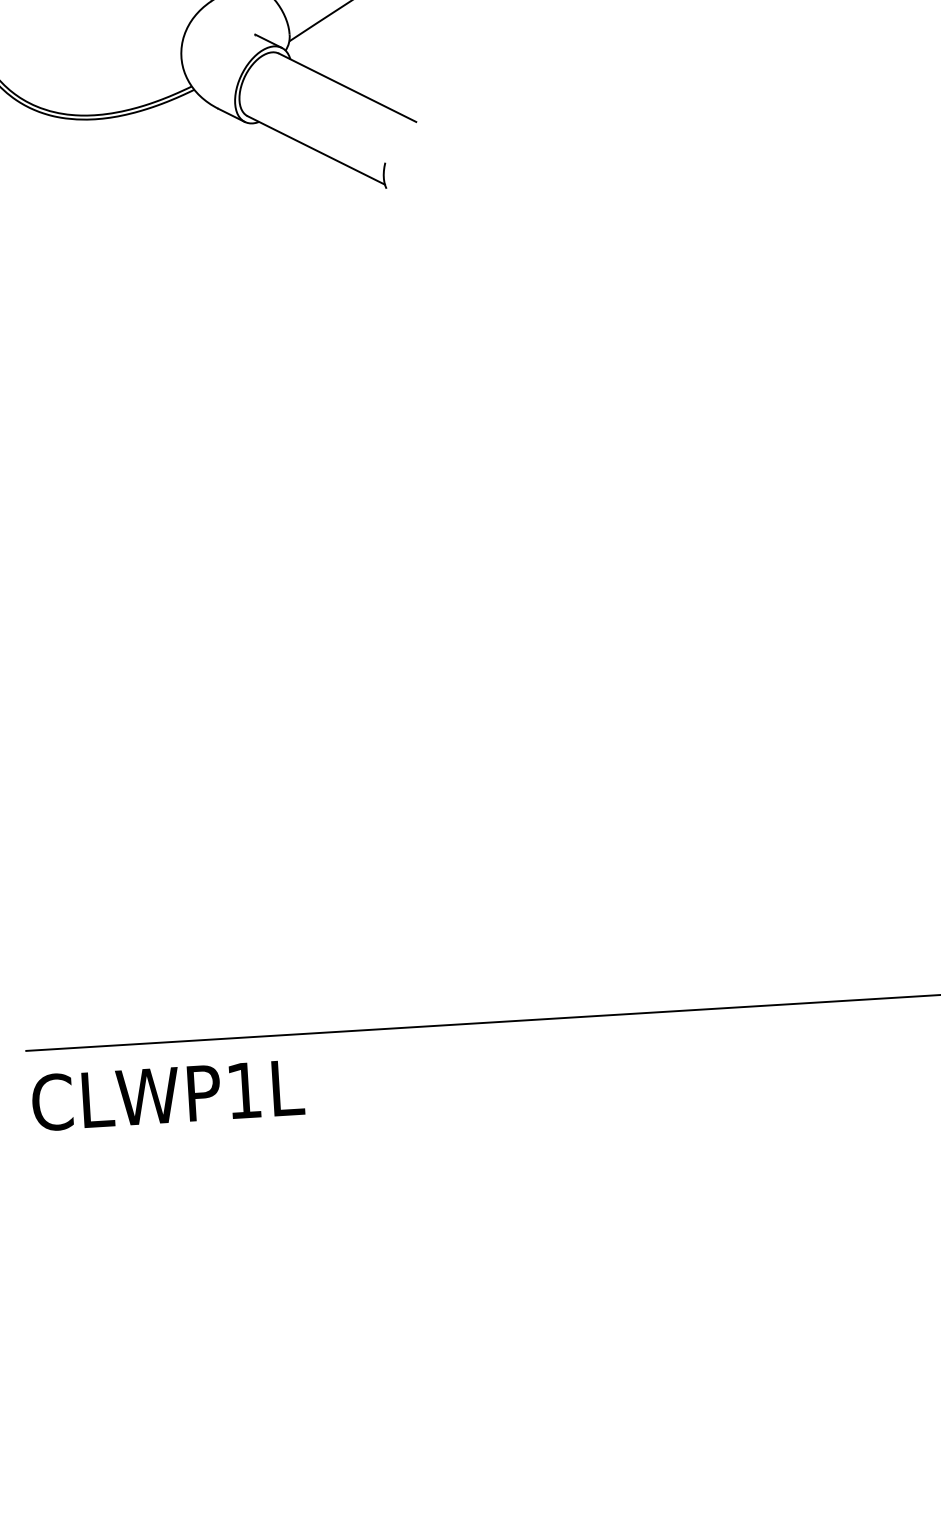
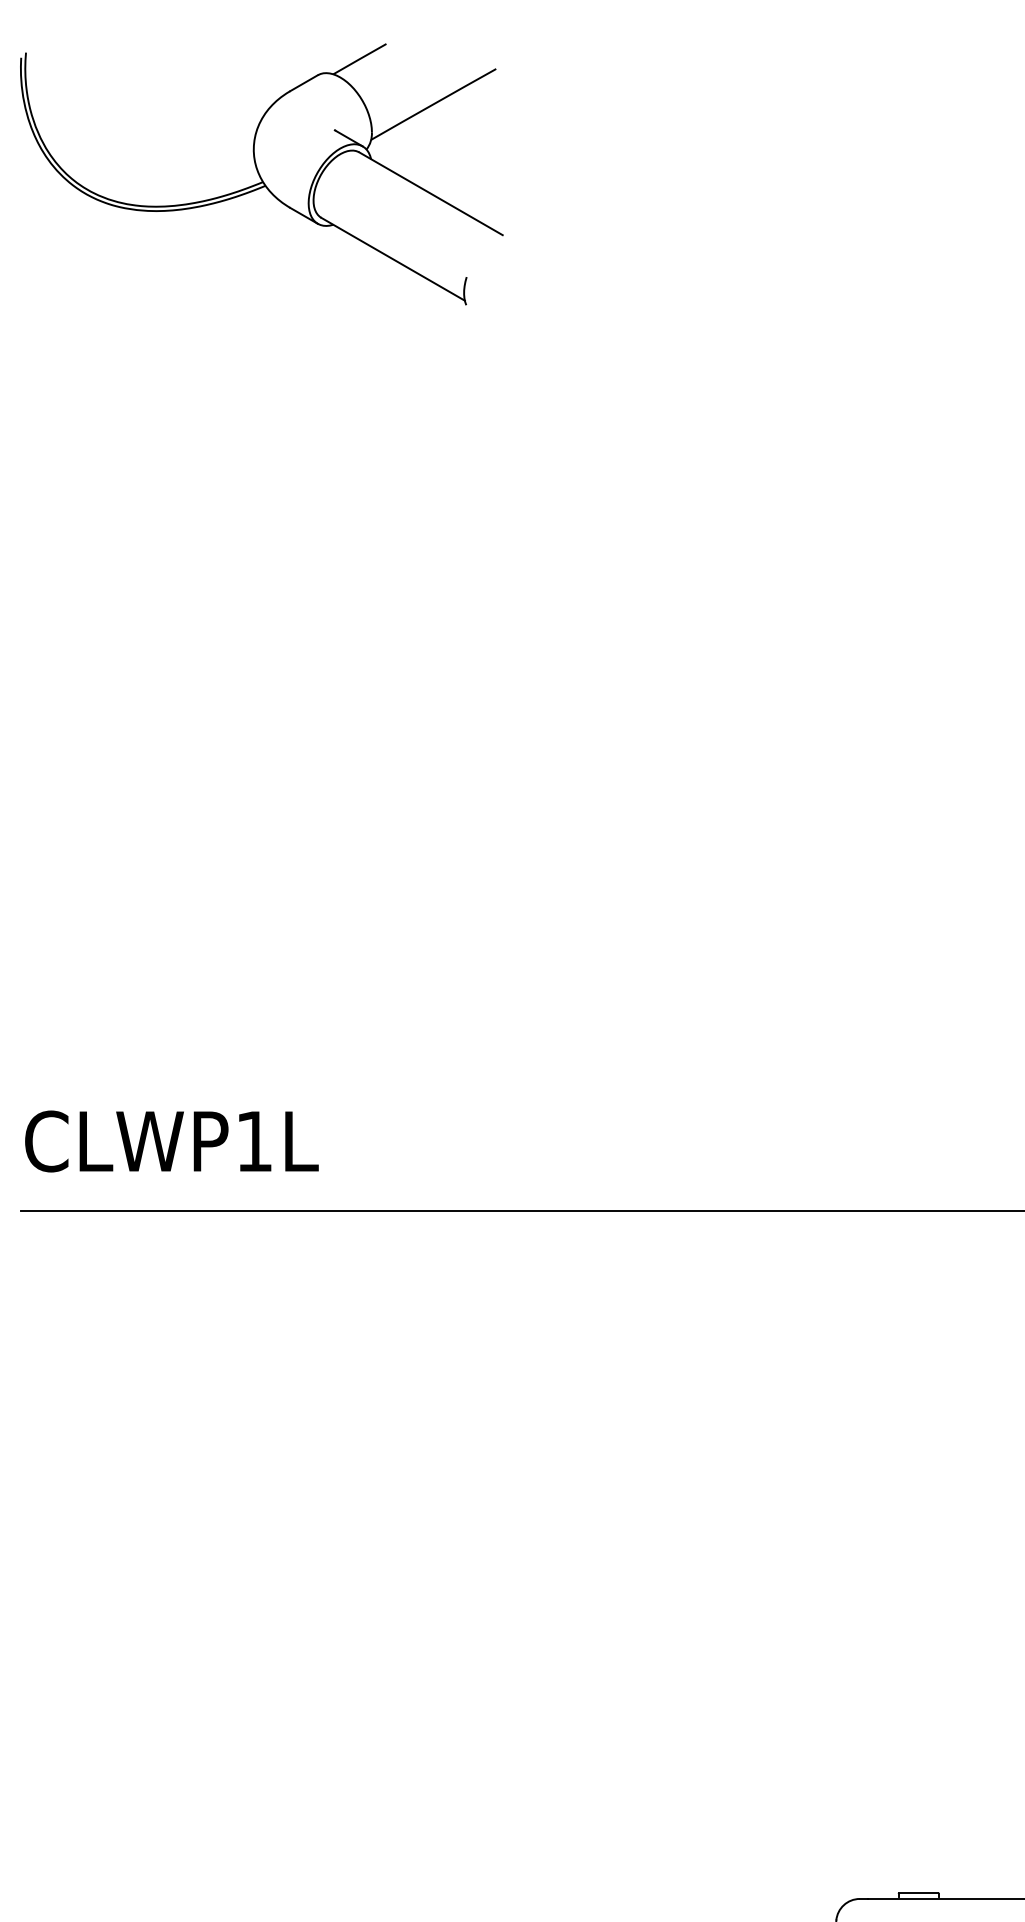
text: (167, 1095) -> (171, 1141), moved

